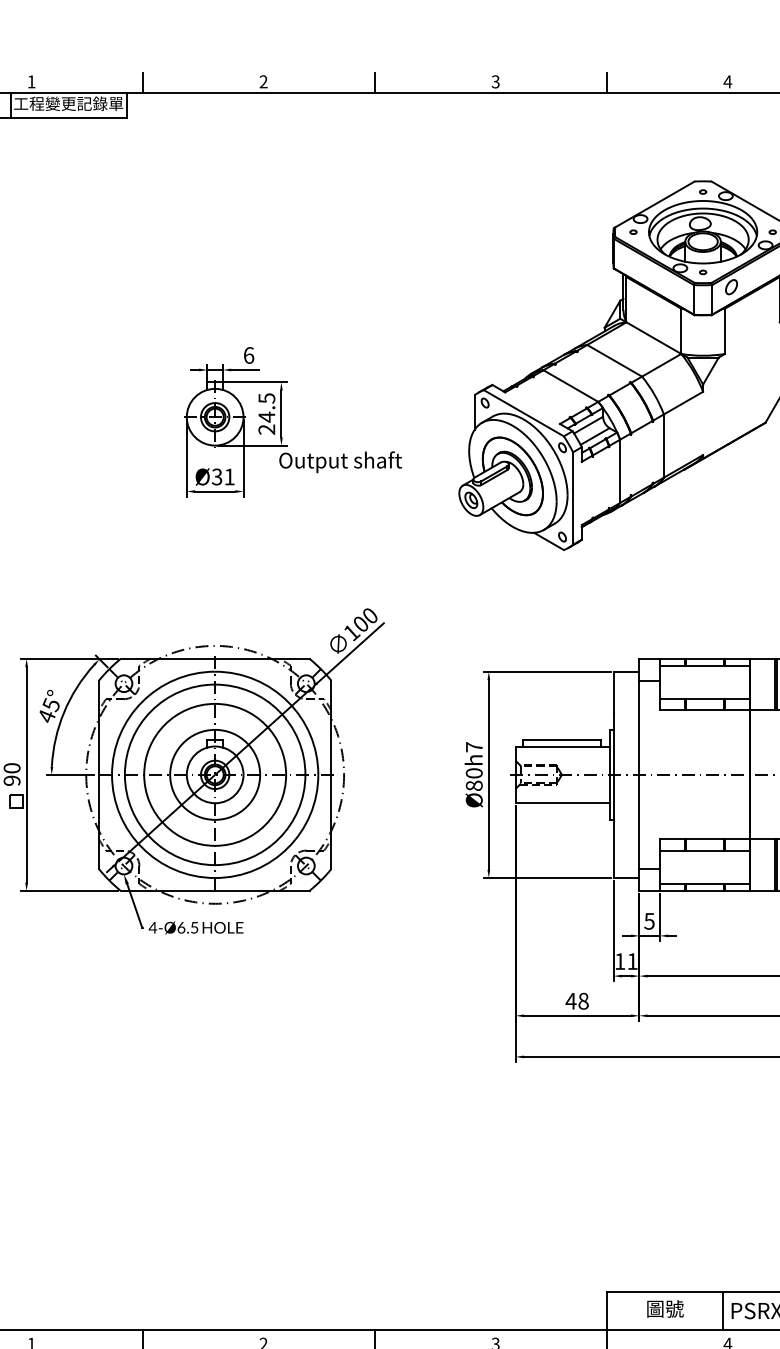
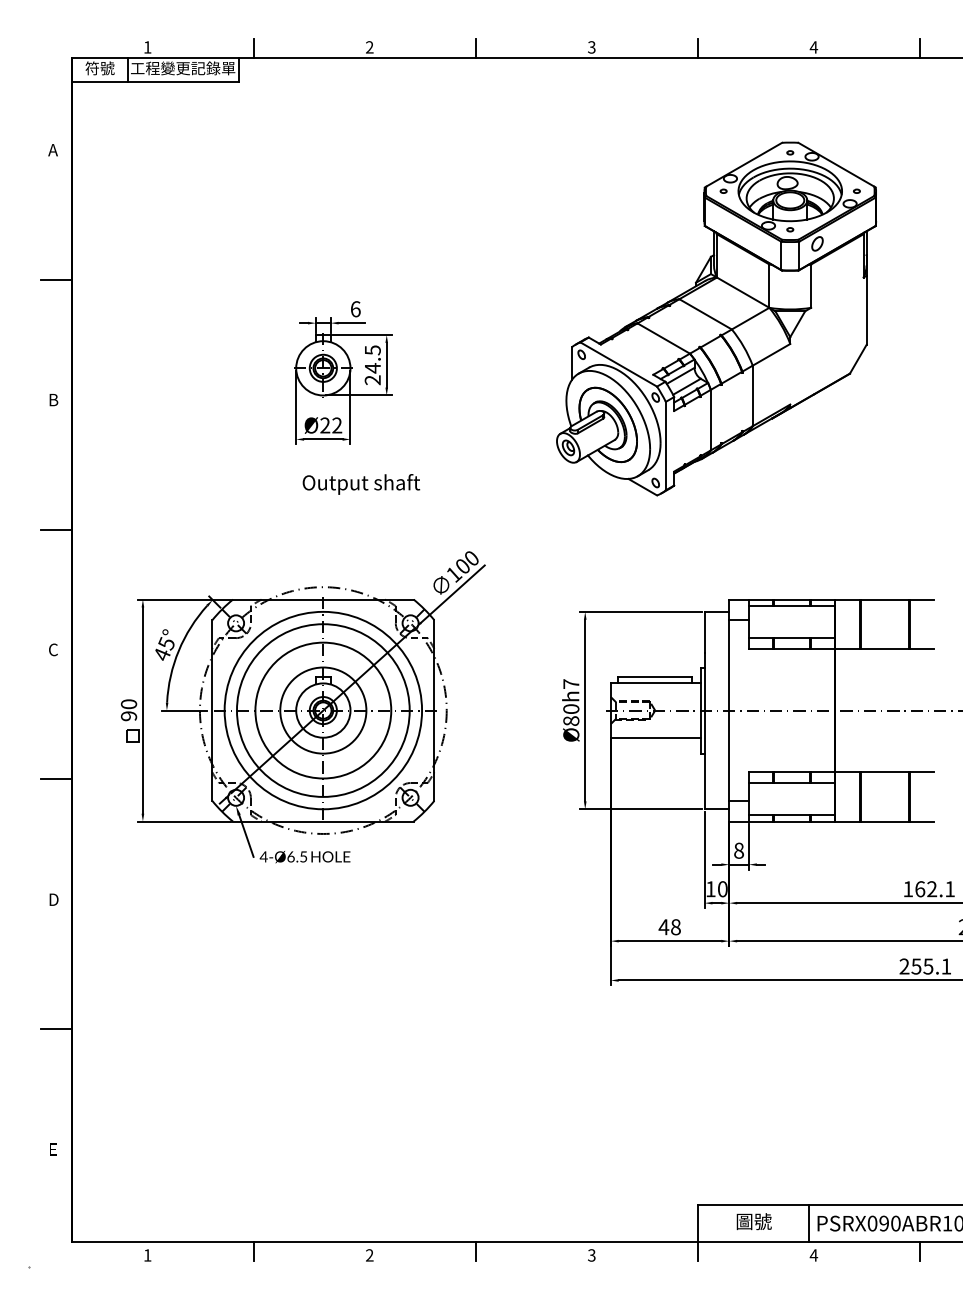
text: (340, 462) -> (361, 484), moved
text: (223, 476) -> (331, 425), Ø31 -> Ø22
text: (649, 921) -> (738, 850), 5 -> 8
text: (632, 961) -> (722, 889), 11 -> 10

